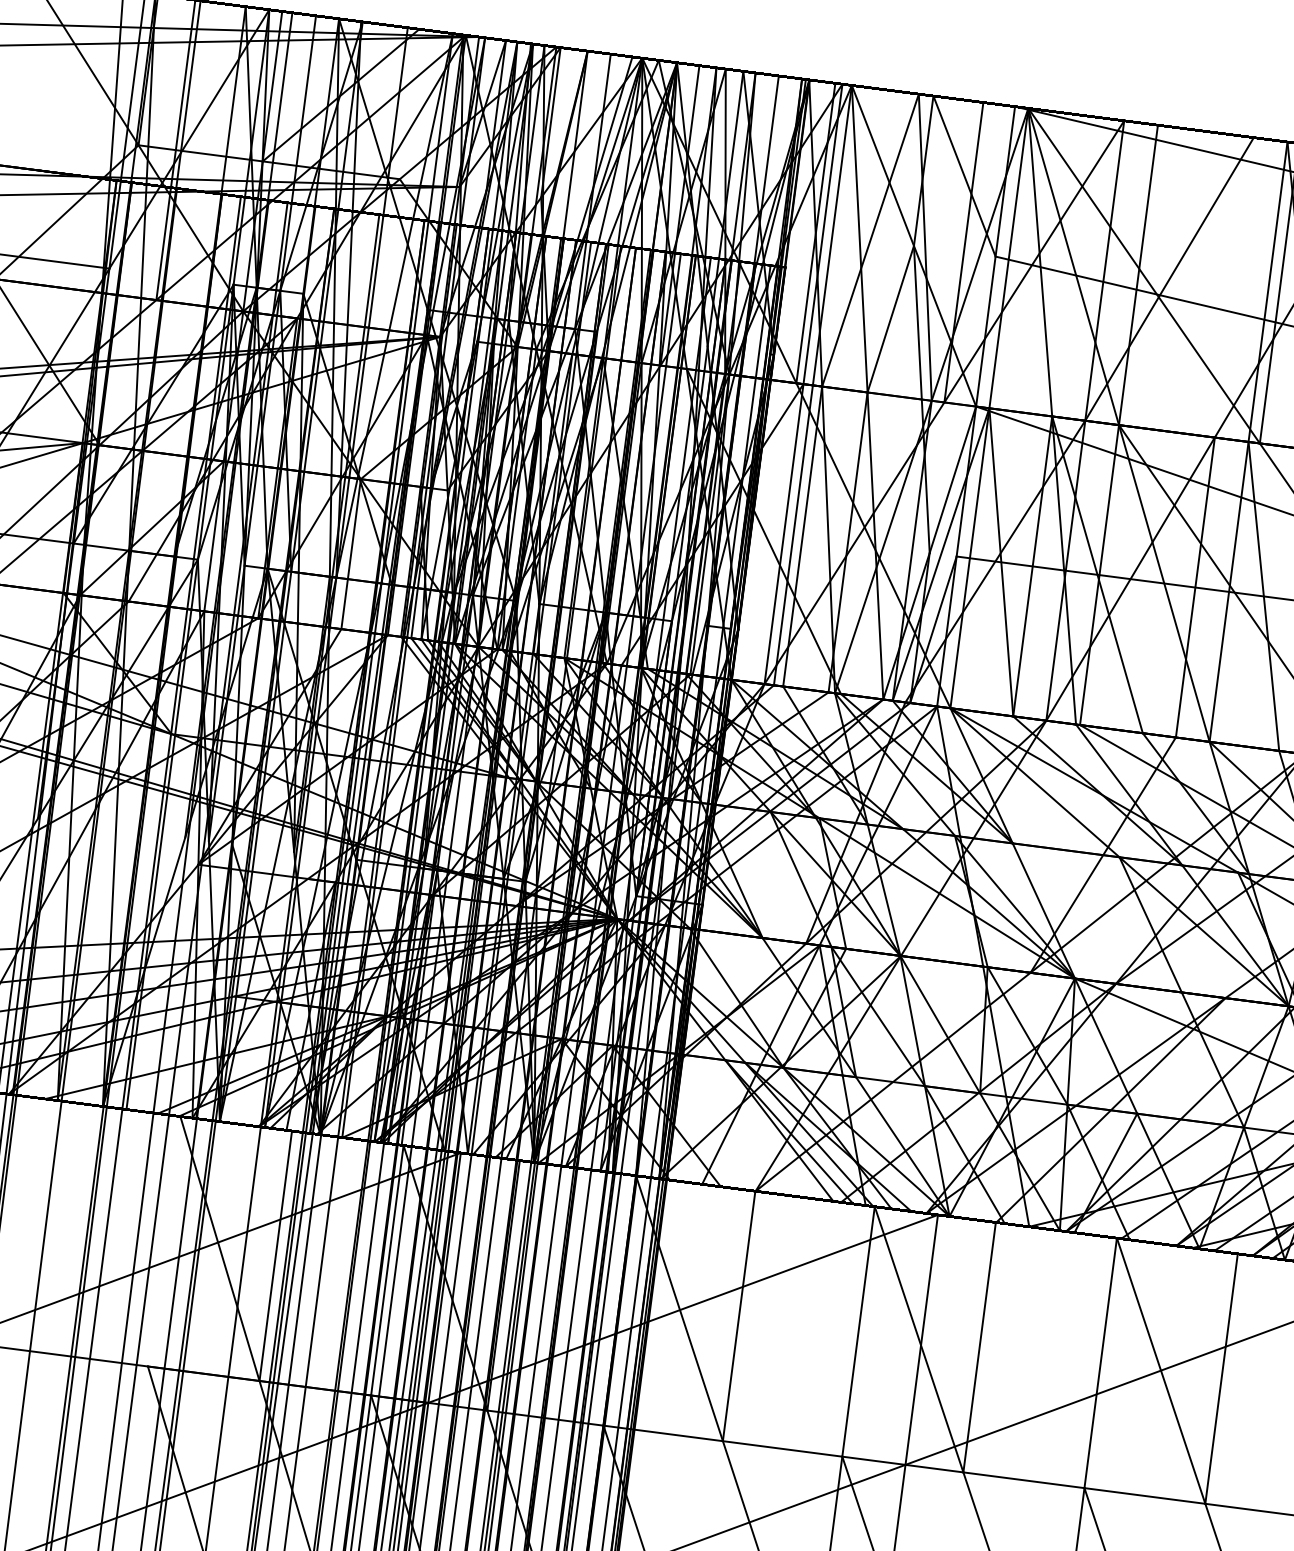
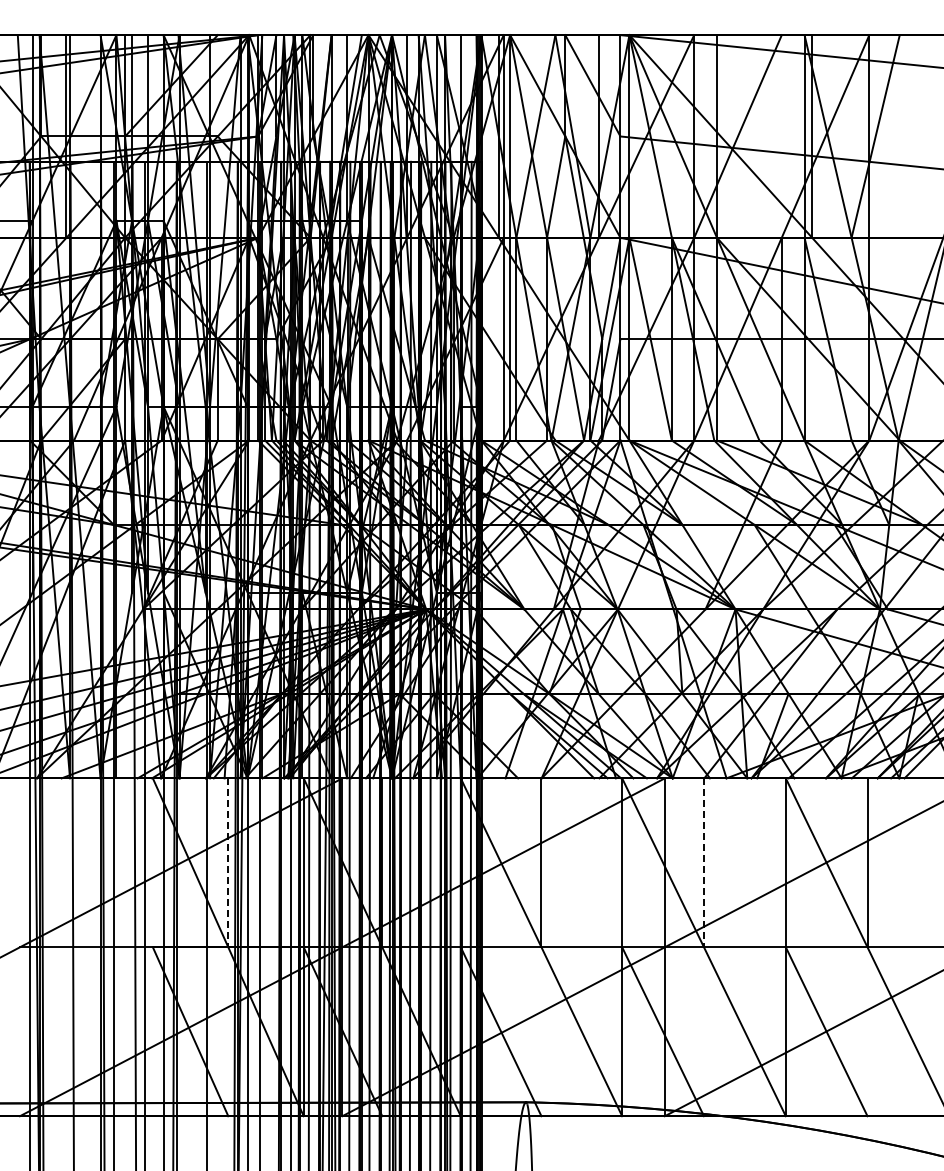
line: (275, 1257) -> (228, 863), solid -> dashed
line: (980, 1348) -> (704, 863), solid -> dashed

